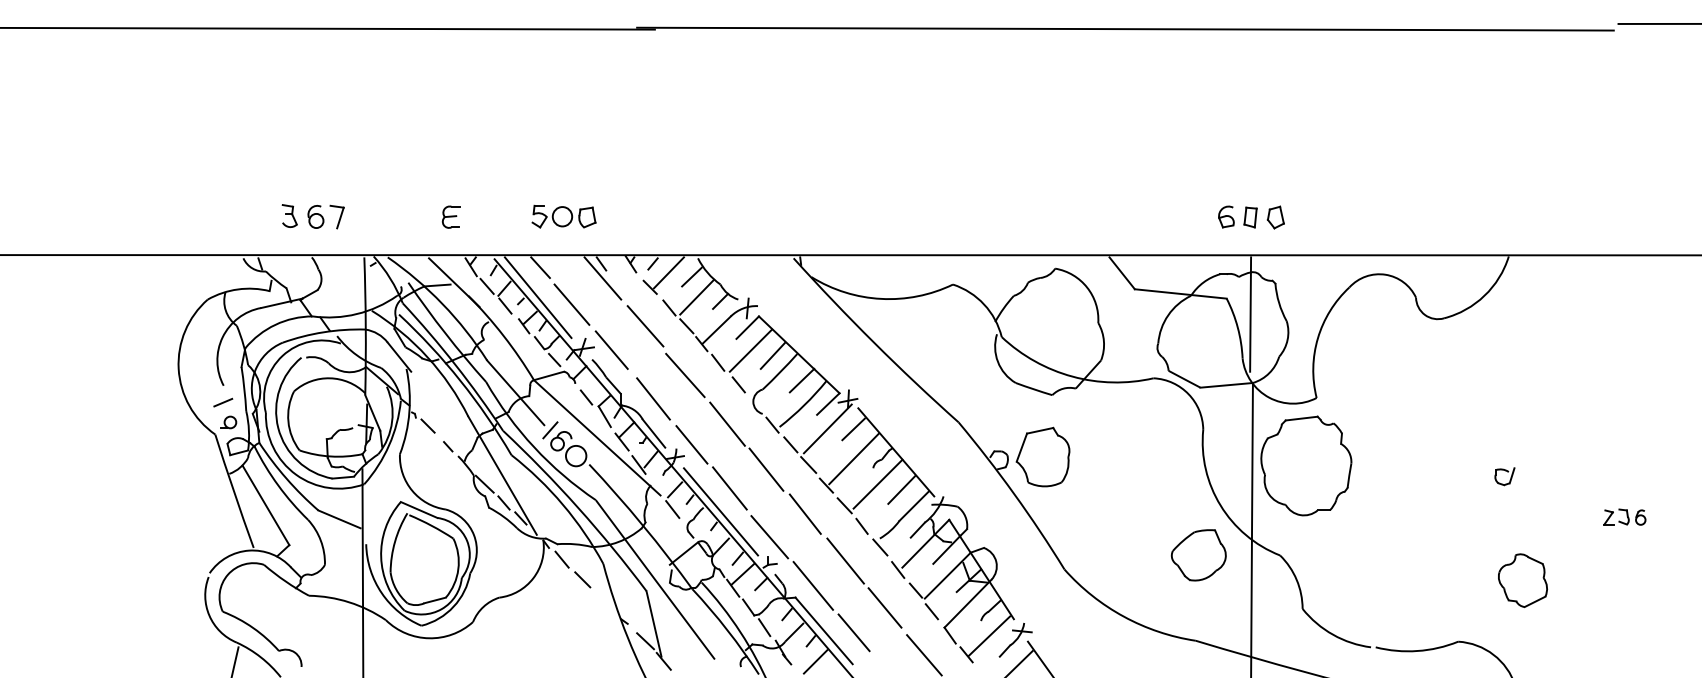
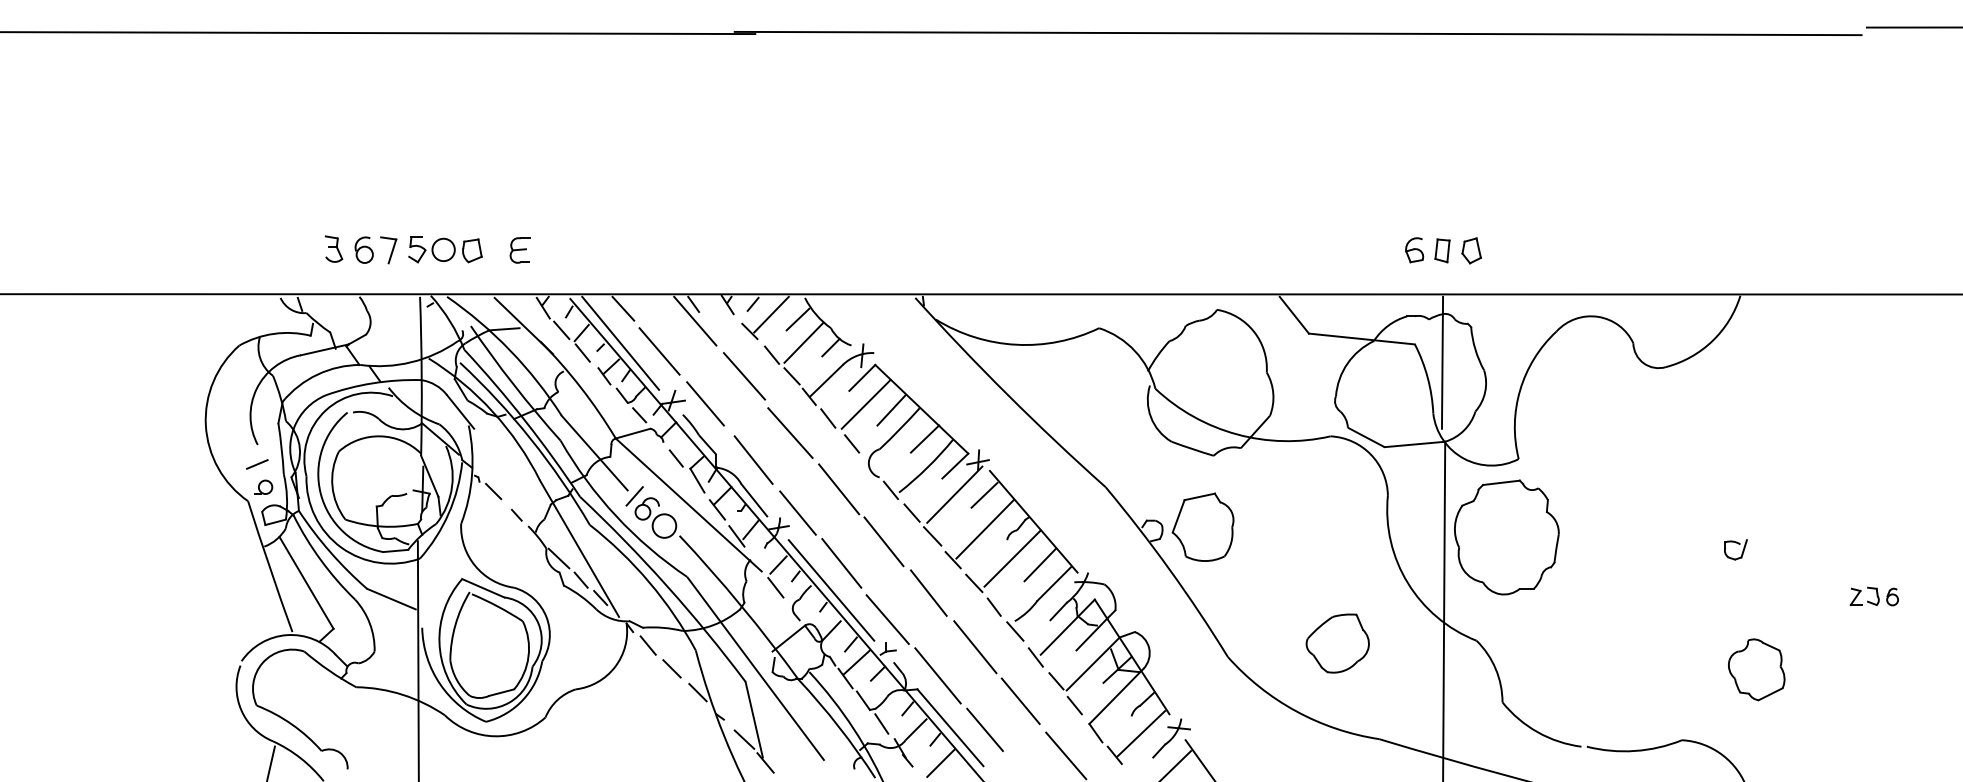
part: (564, 216) -> (445, 249), moved
part: (1198, 555) -> (1337, 643), moved
line: (604, 600) -> (697, 692), added

